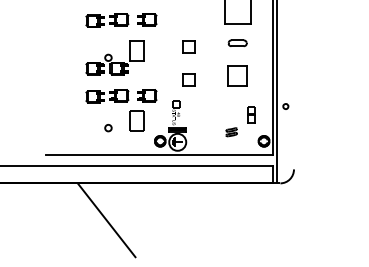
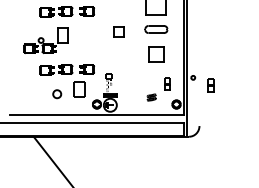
part: (237, 42) -> (156, 28), size x1.6
part: (114, 57) -> (45, 40), moved
part: (188, 79) -> (118, 57), removed
part: (308, 116) -> (210, 85), added
part: (108, 128) -> (57, 94), size x1.6

